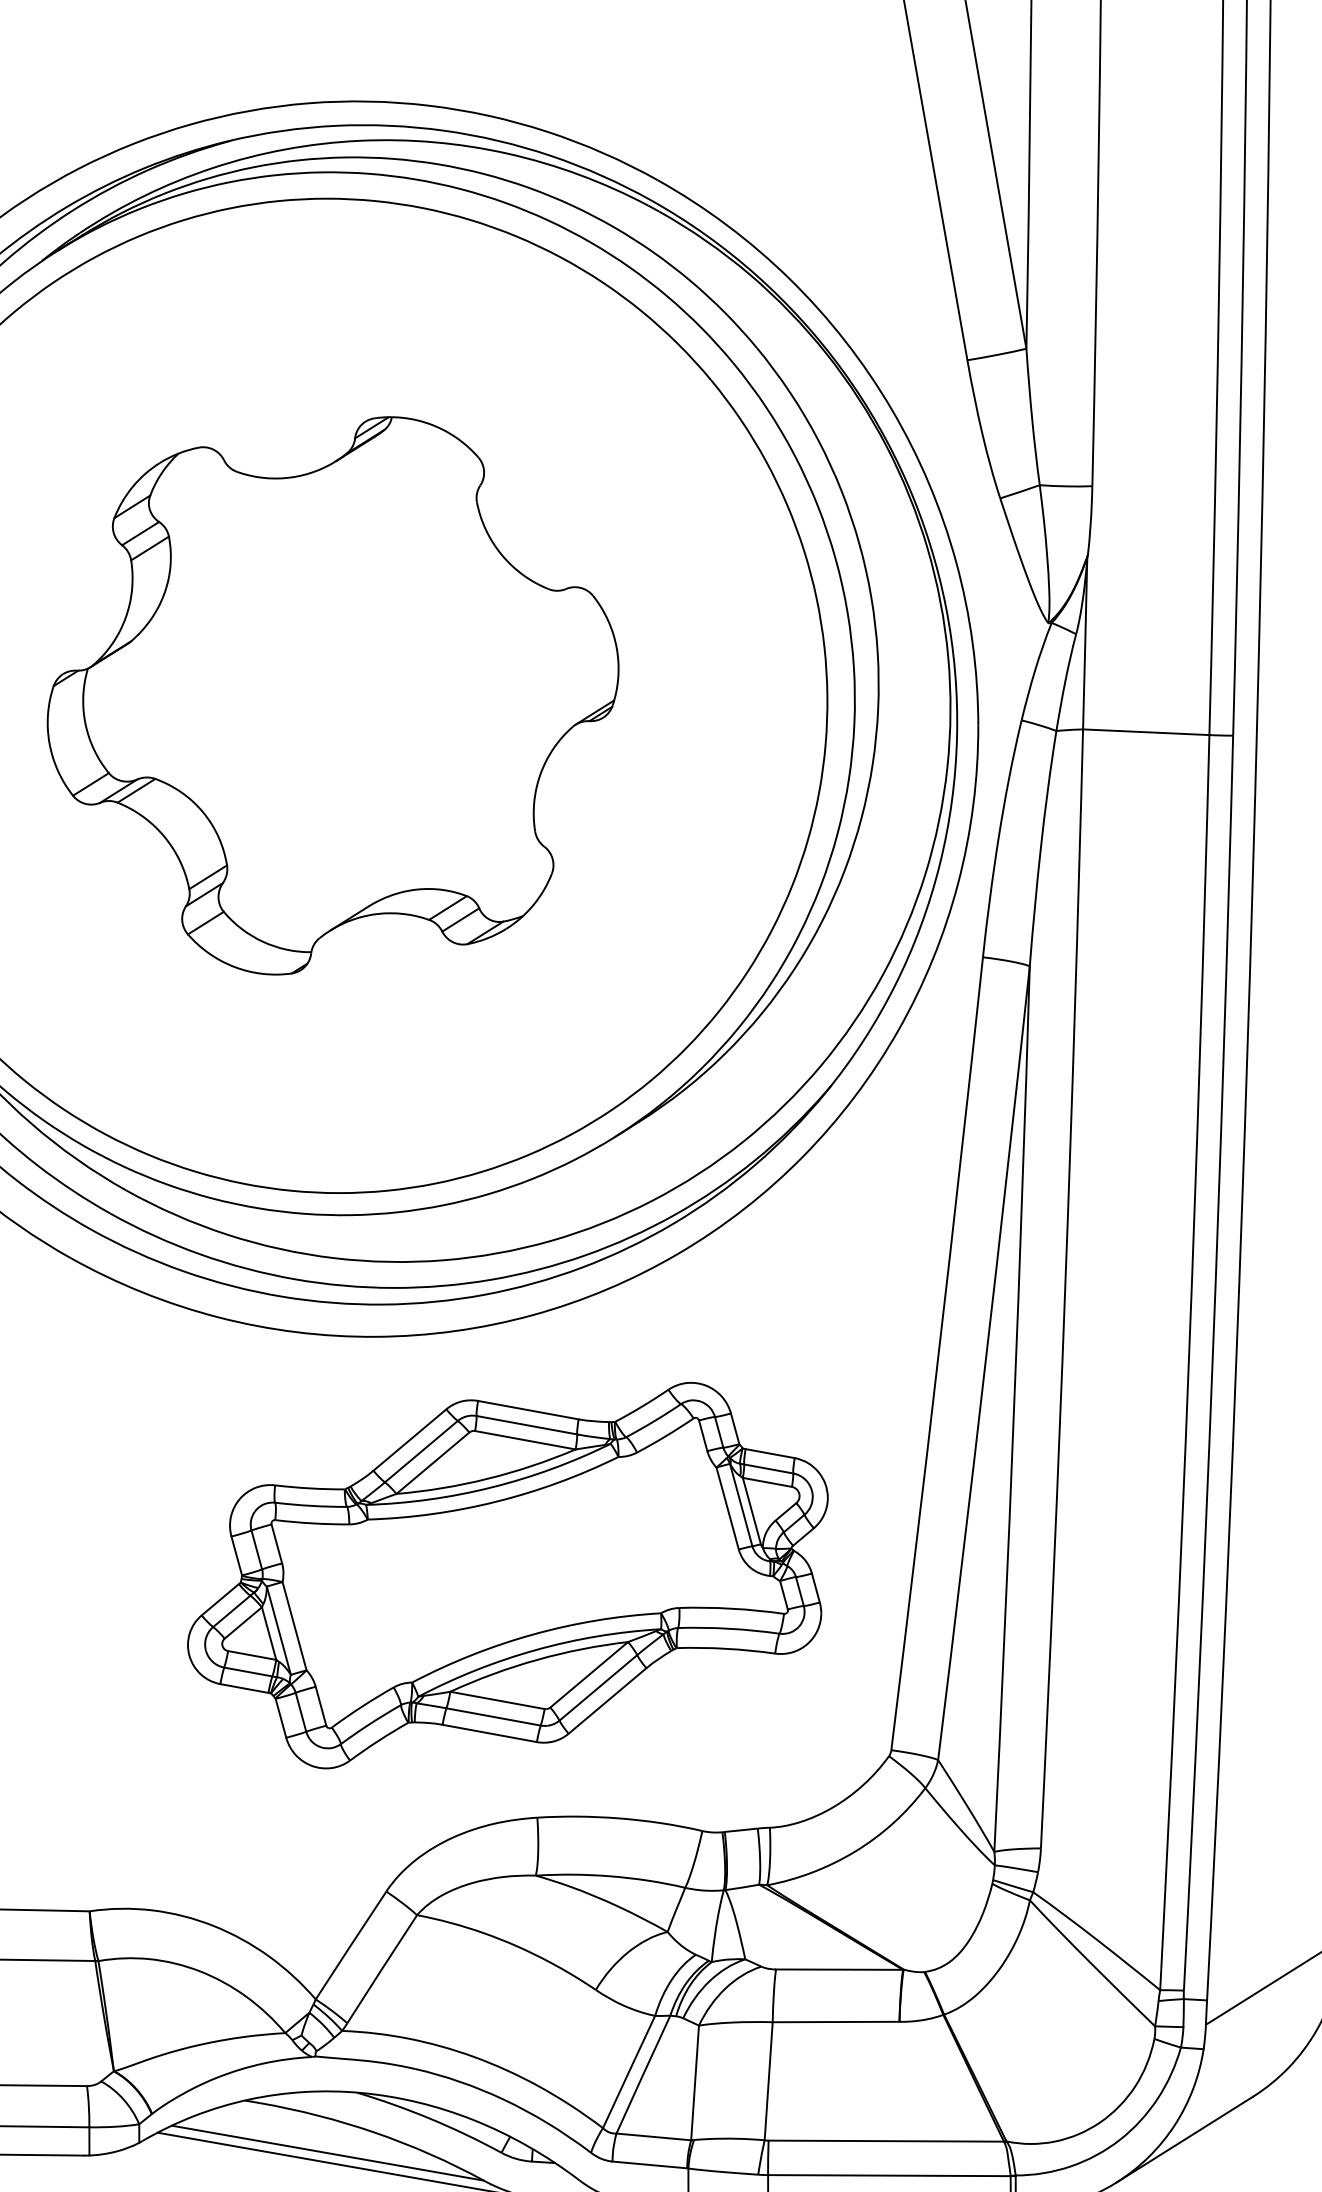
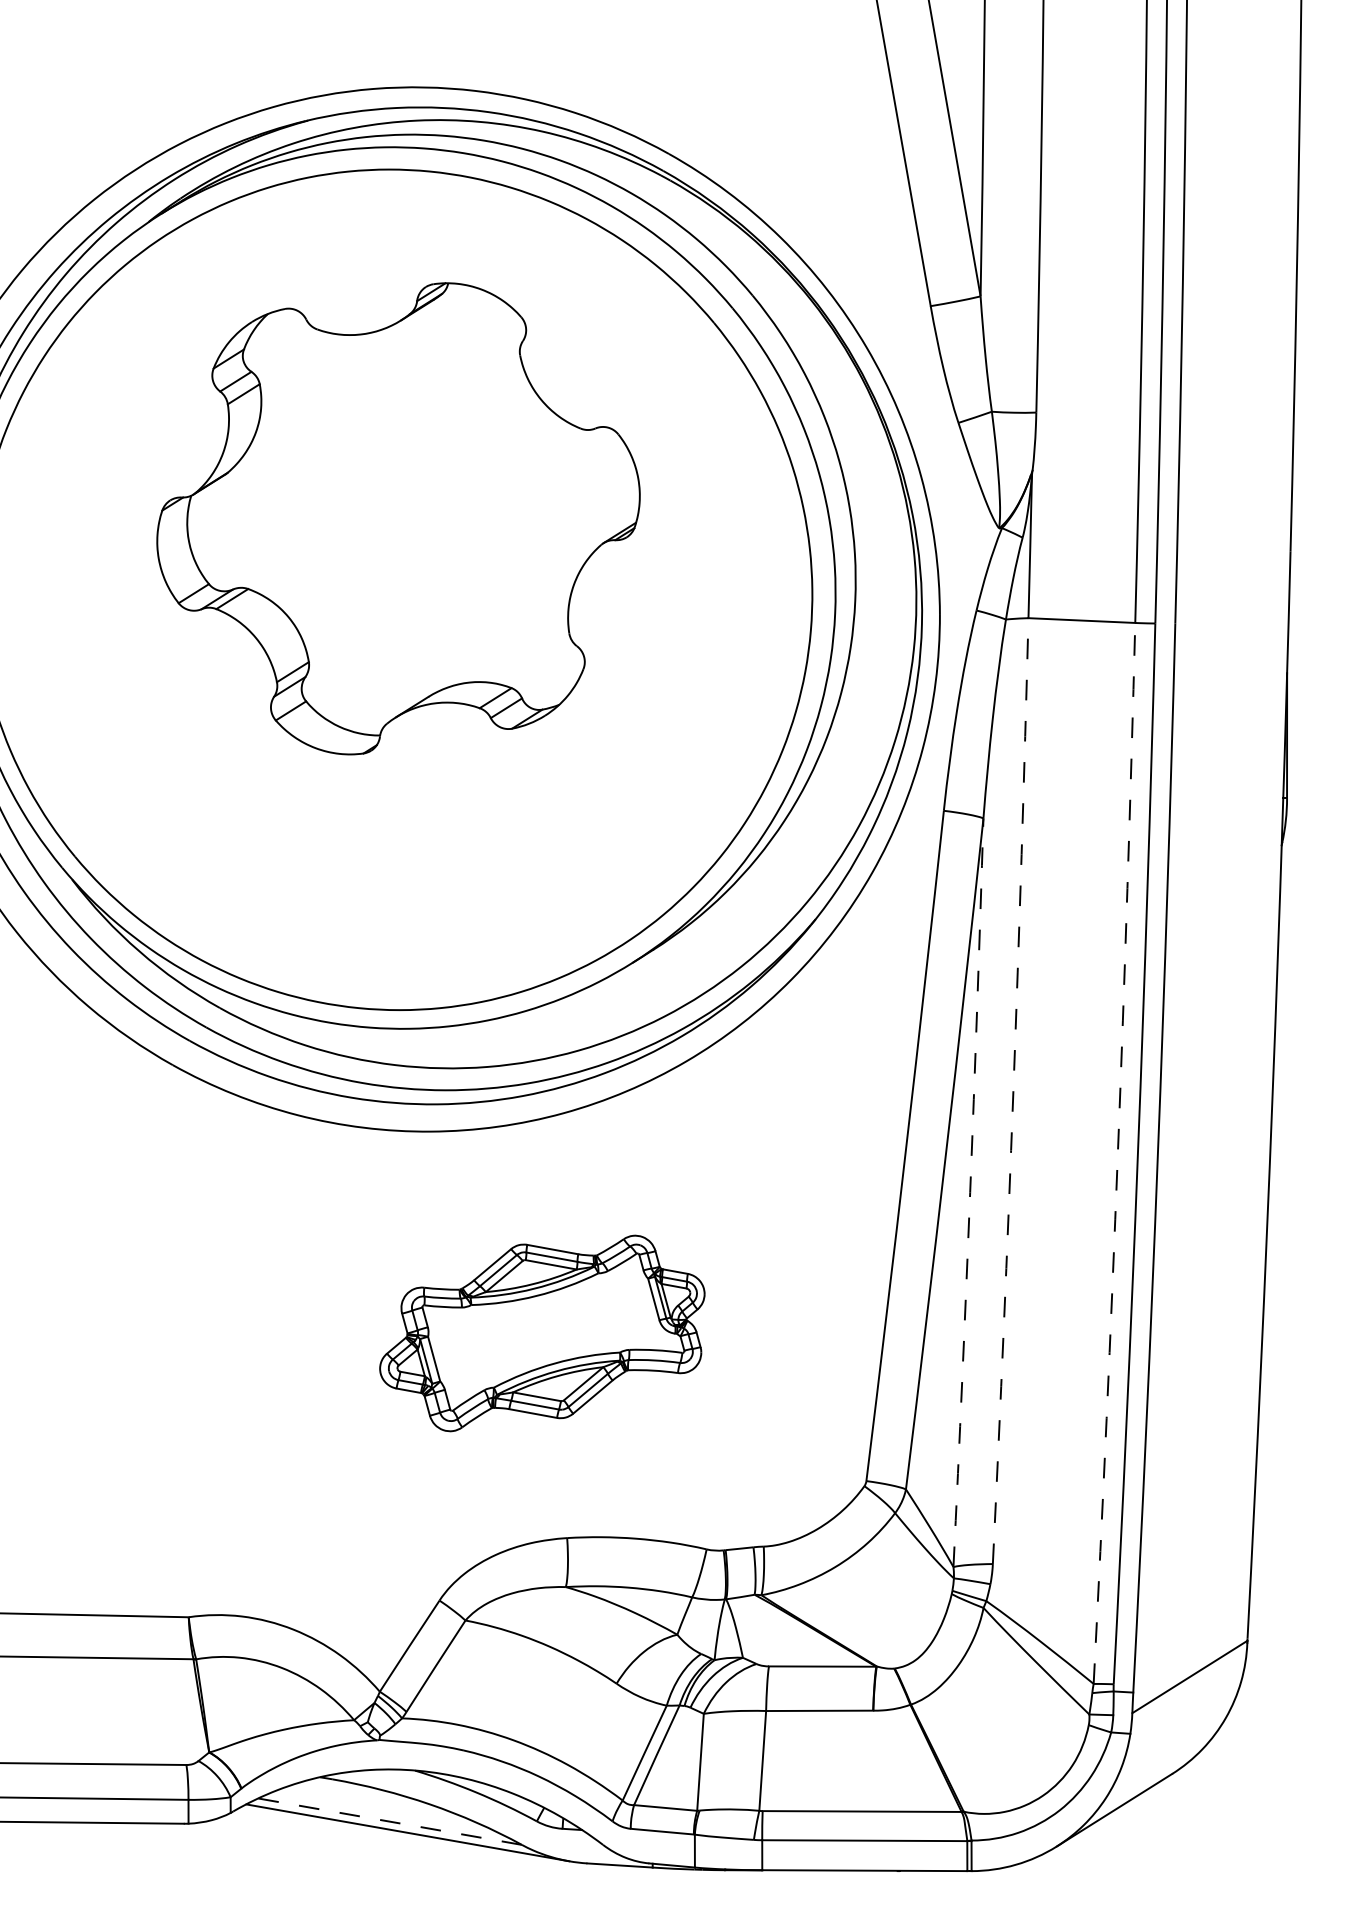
part: (333, 695) -> (398, 518), moved
arc: (1065, 1289) -> (1013, 1091), solid -> dashed
arc: (1188, 1362) -> (1117, 1153), solid -> dashed
arc: (1014, 1408) -> (970, 1192), solid -> dashed
part: (508, 1575) -> (542, 1333), size x0.6
line: (328, 2152) -> (390, 1821), solid -> dashed

